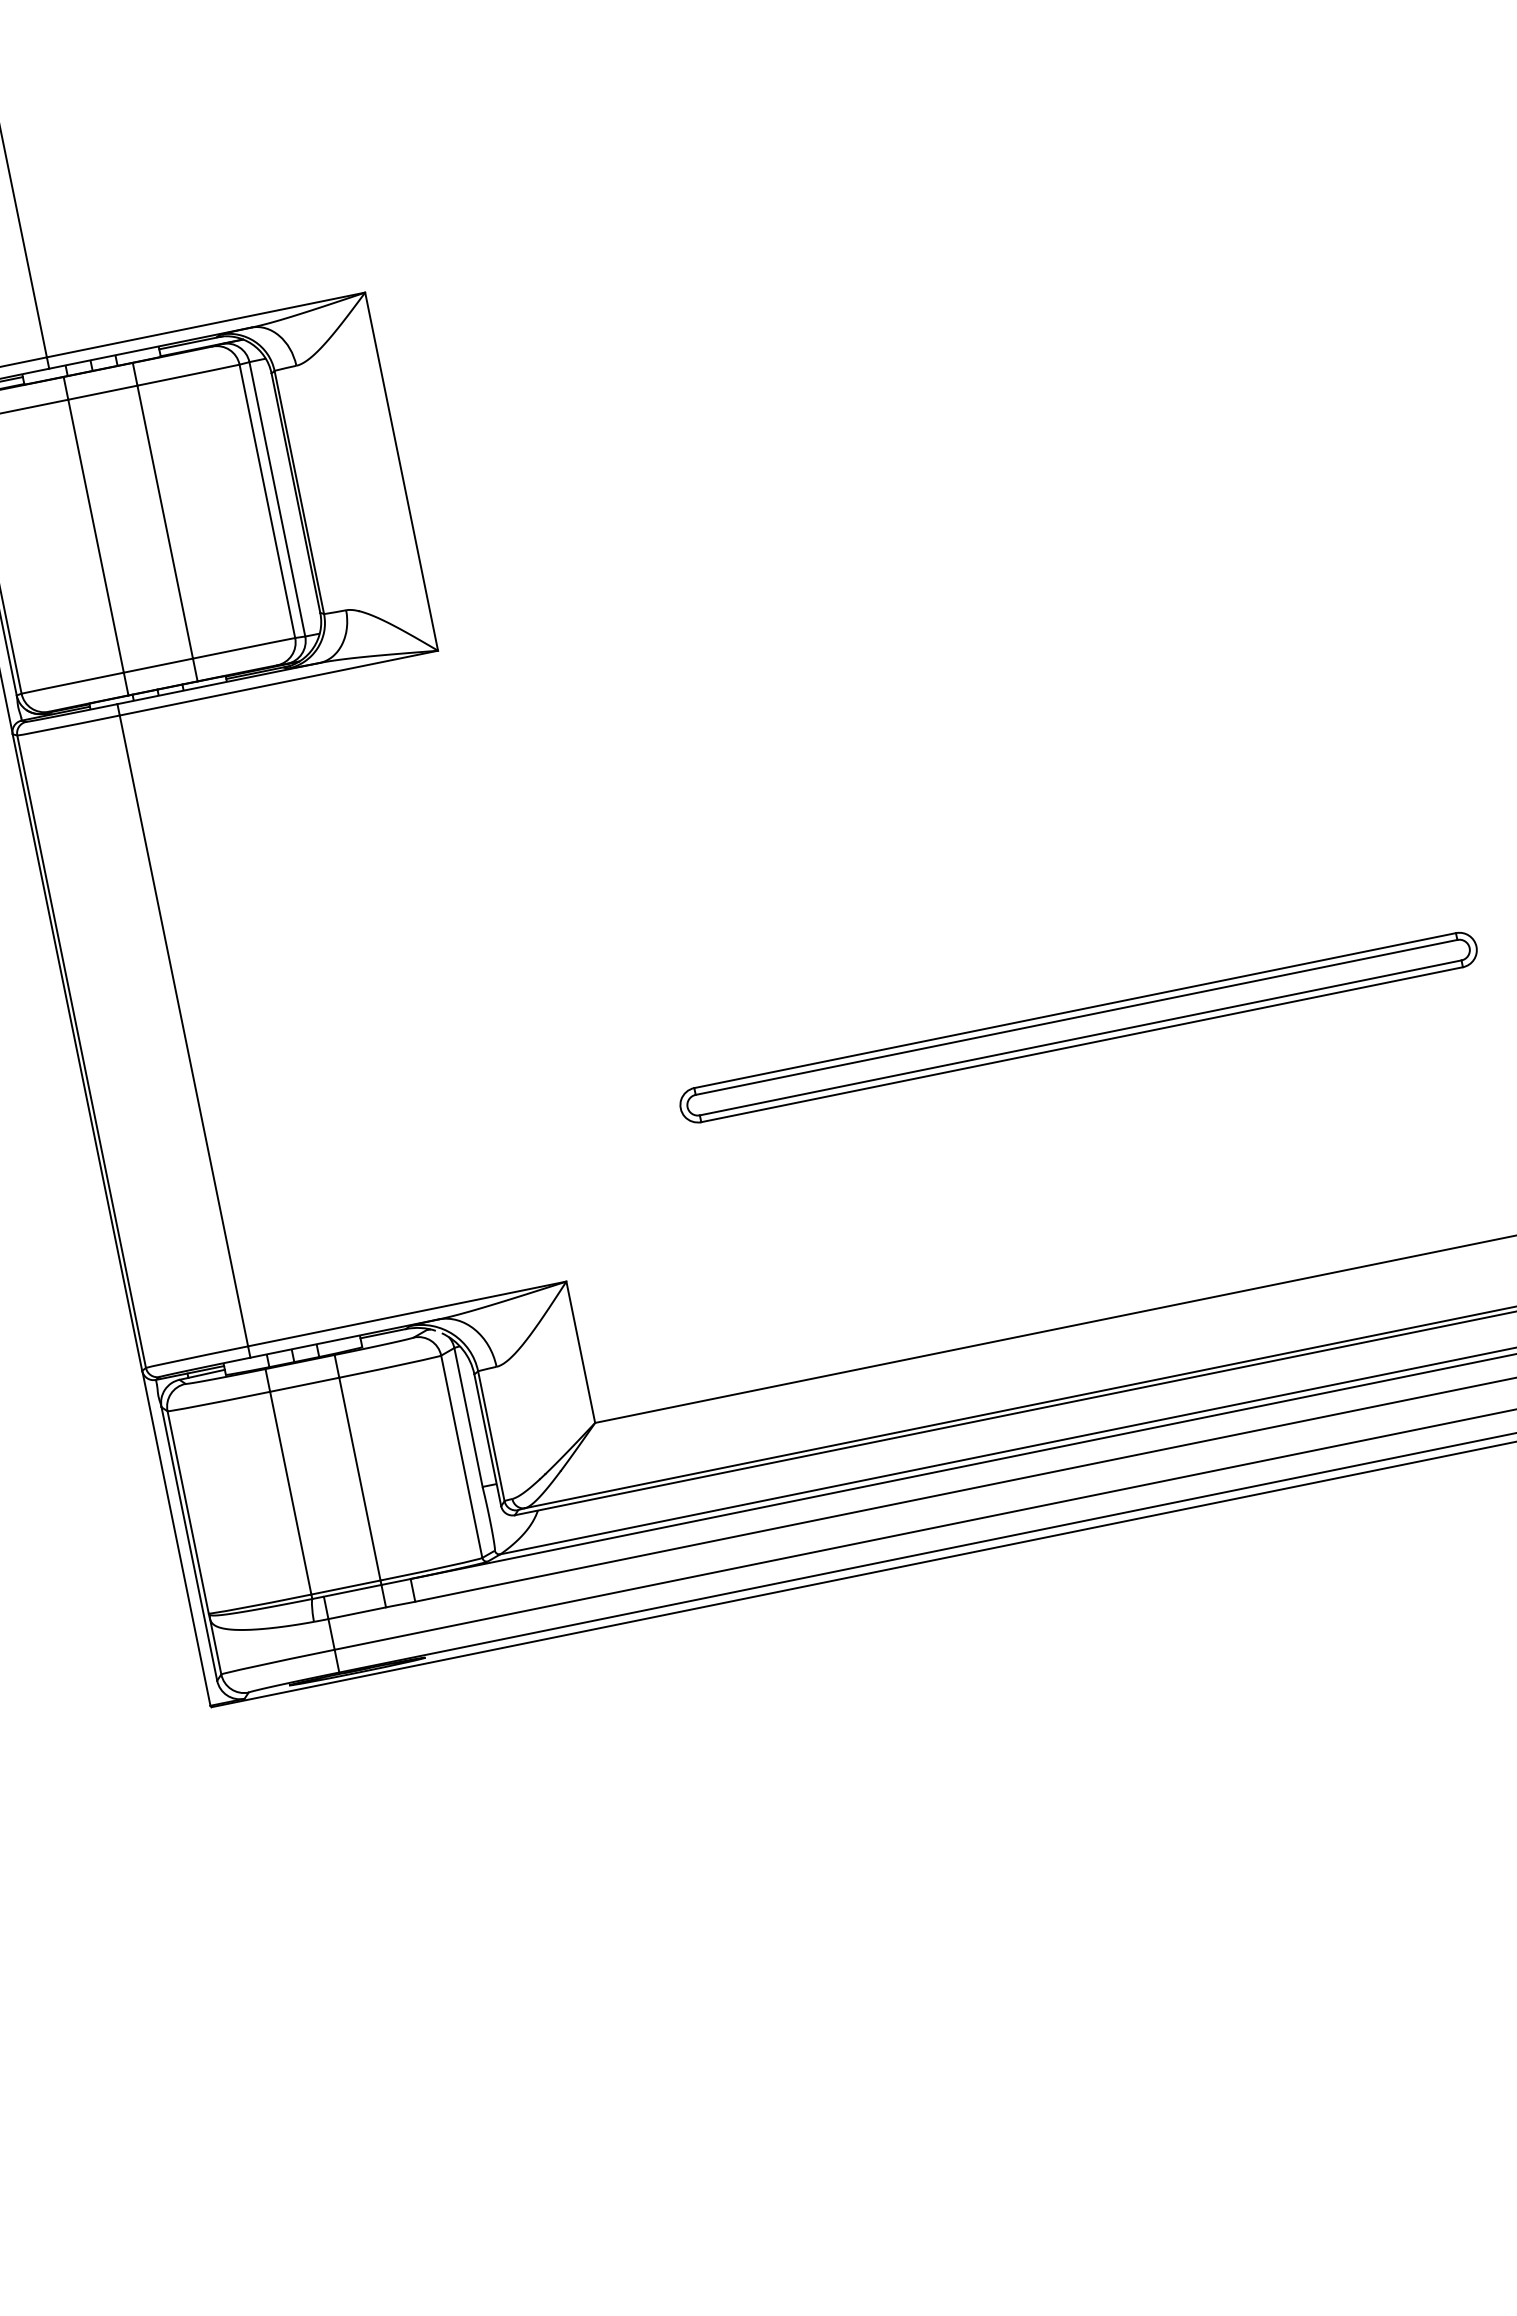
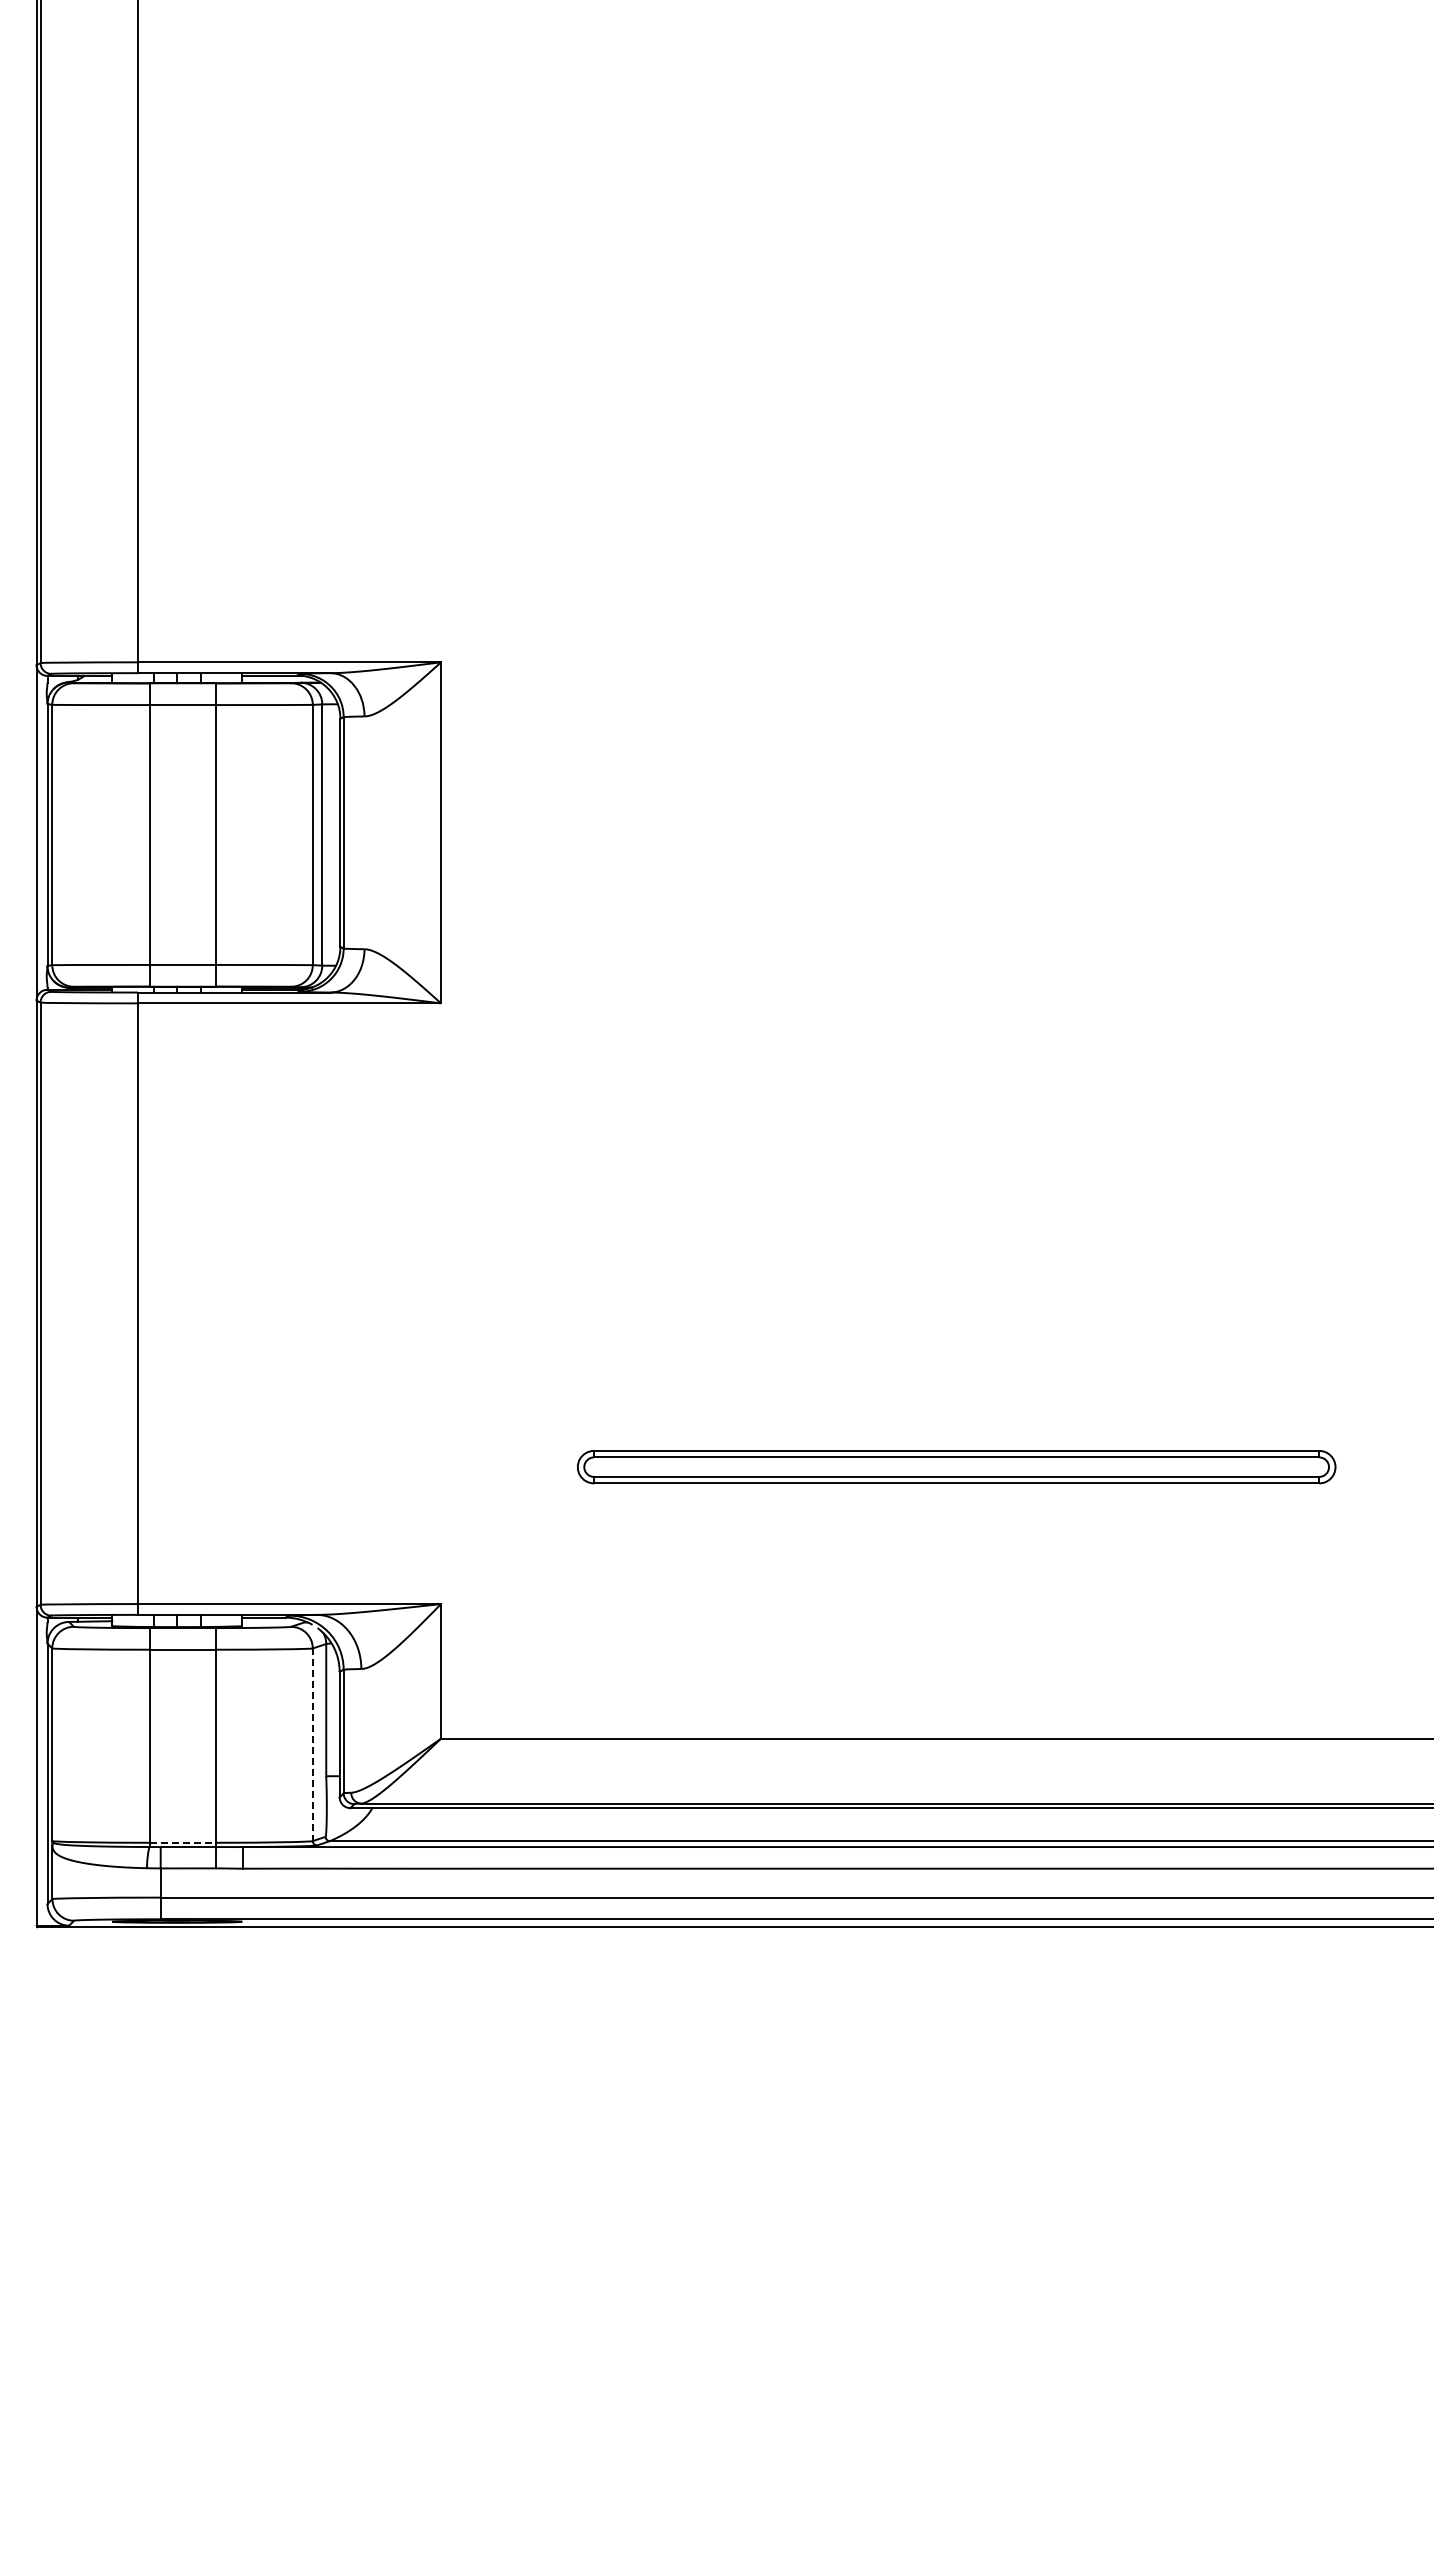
line: (461, 1457) -> (312, 1745), solid -> dashed
line: (345, 1587) -> (182, 1842), solid -> dashed

